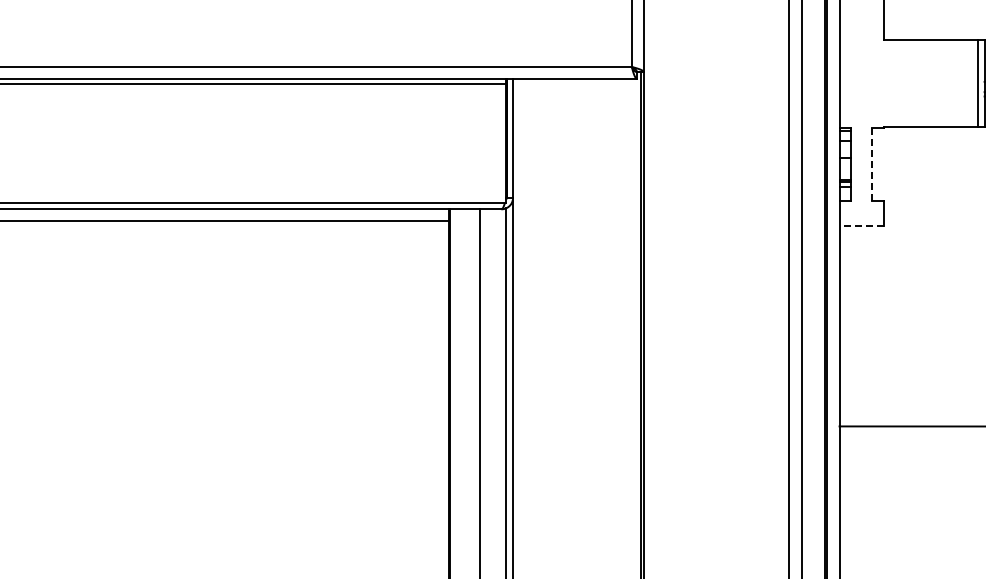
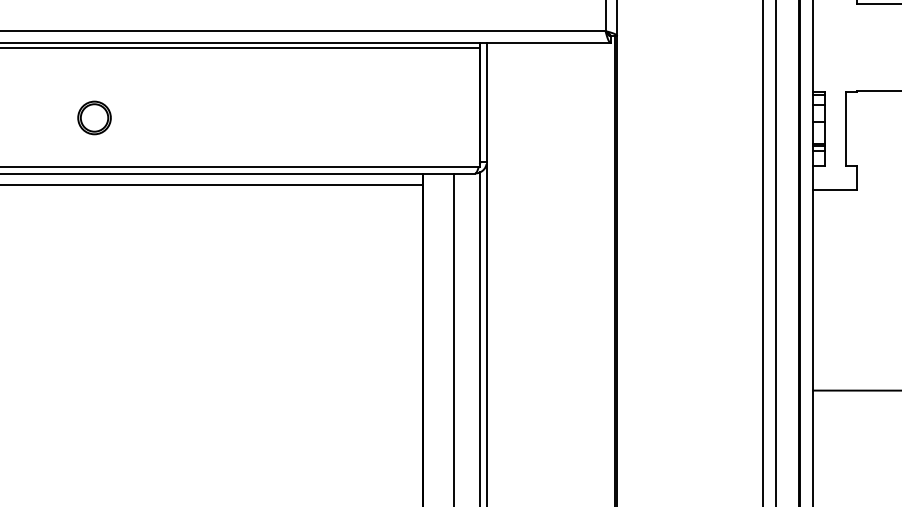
part: (120, 153) -> (94, 117), added
line: (872, 164) -> (846, 128), dashed -> solid
line: (861, 225) -> (835, 189), dashed -> solid

